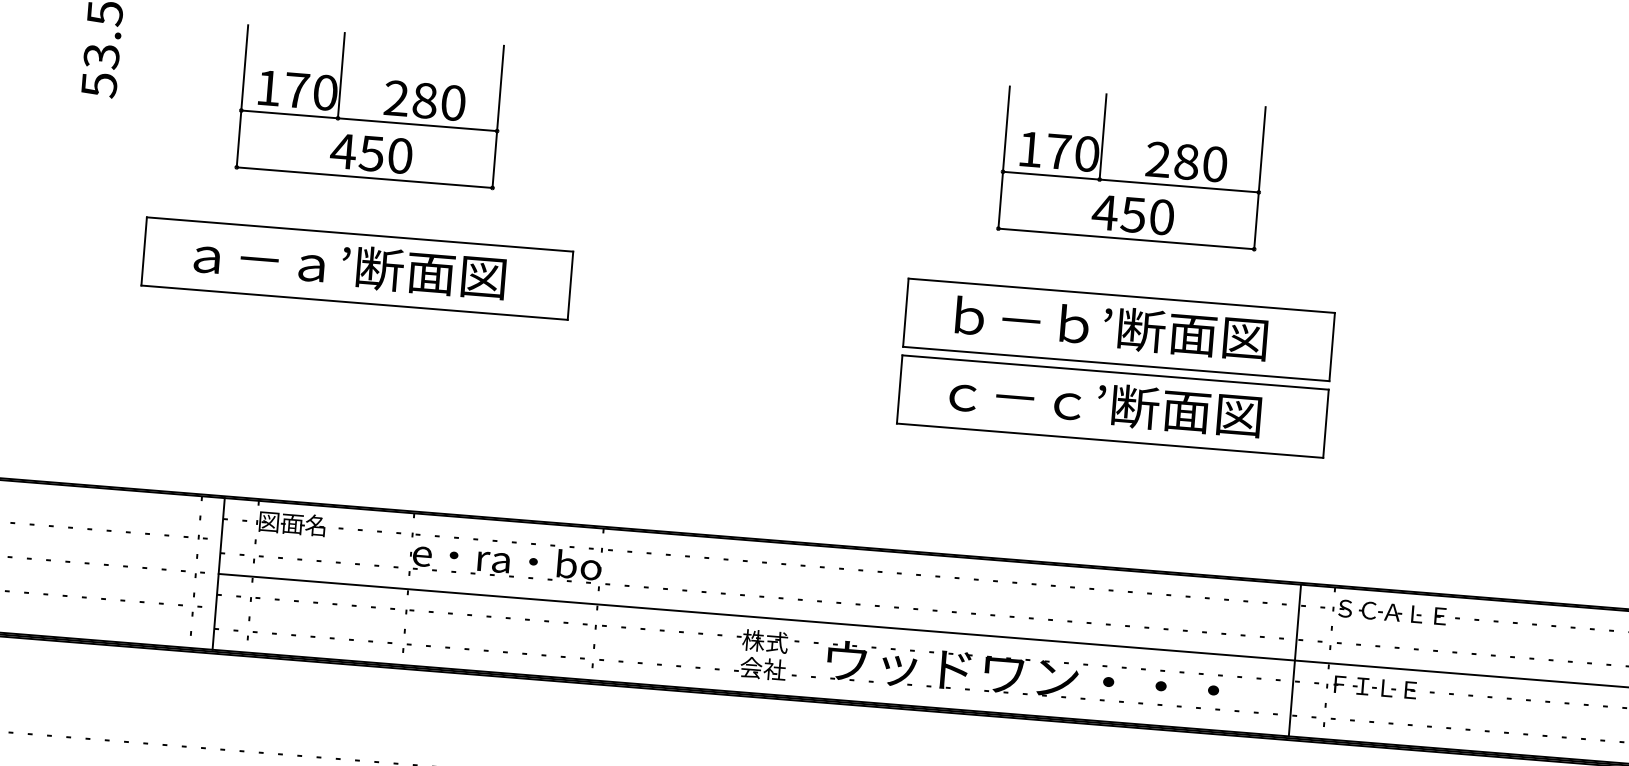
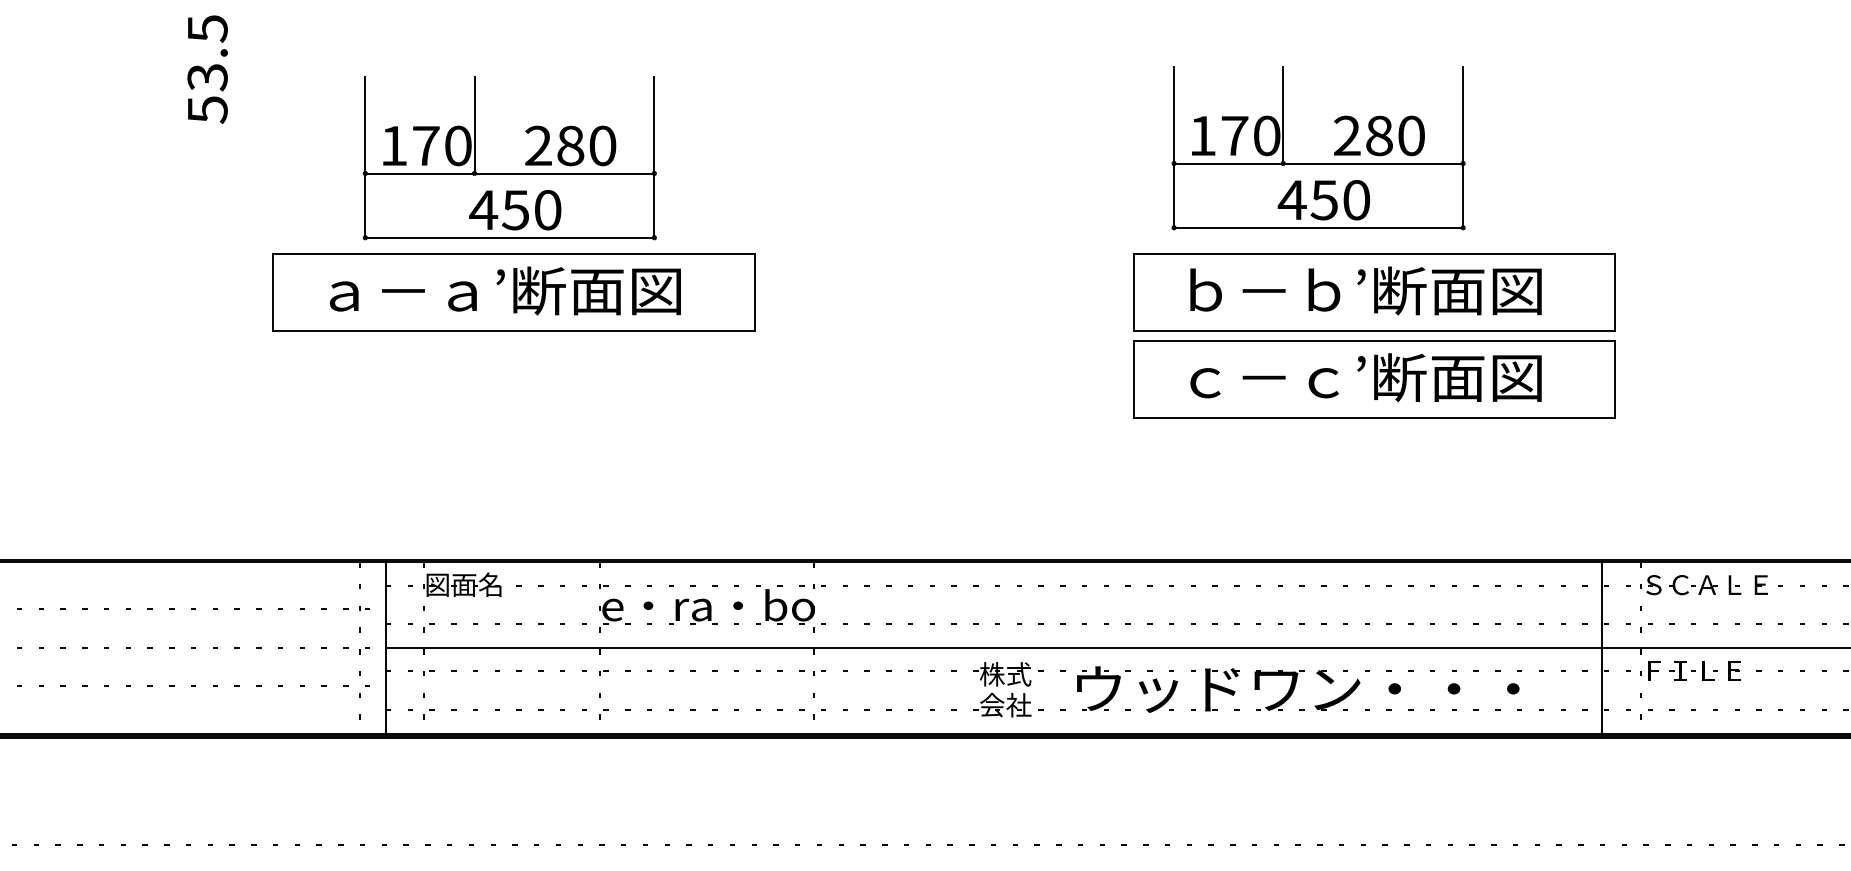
part: (368, 120) -> (509, 173), moved
part: (1130, 182) -> (1318, 163), moved

